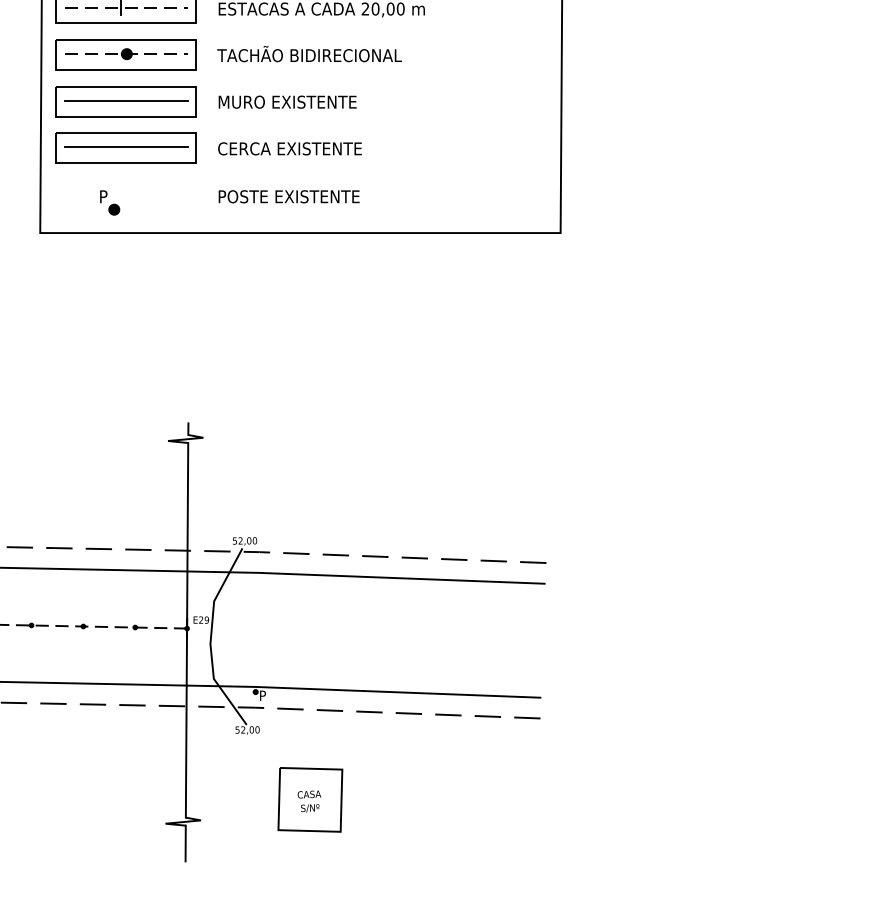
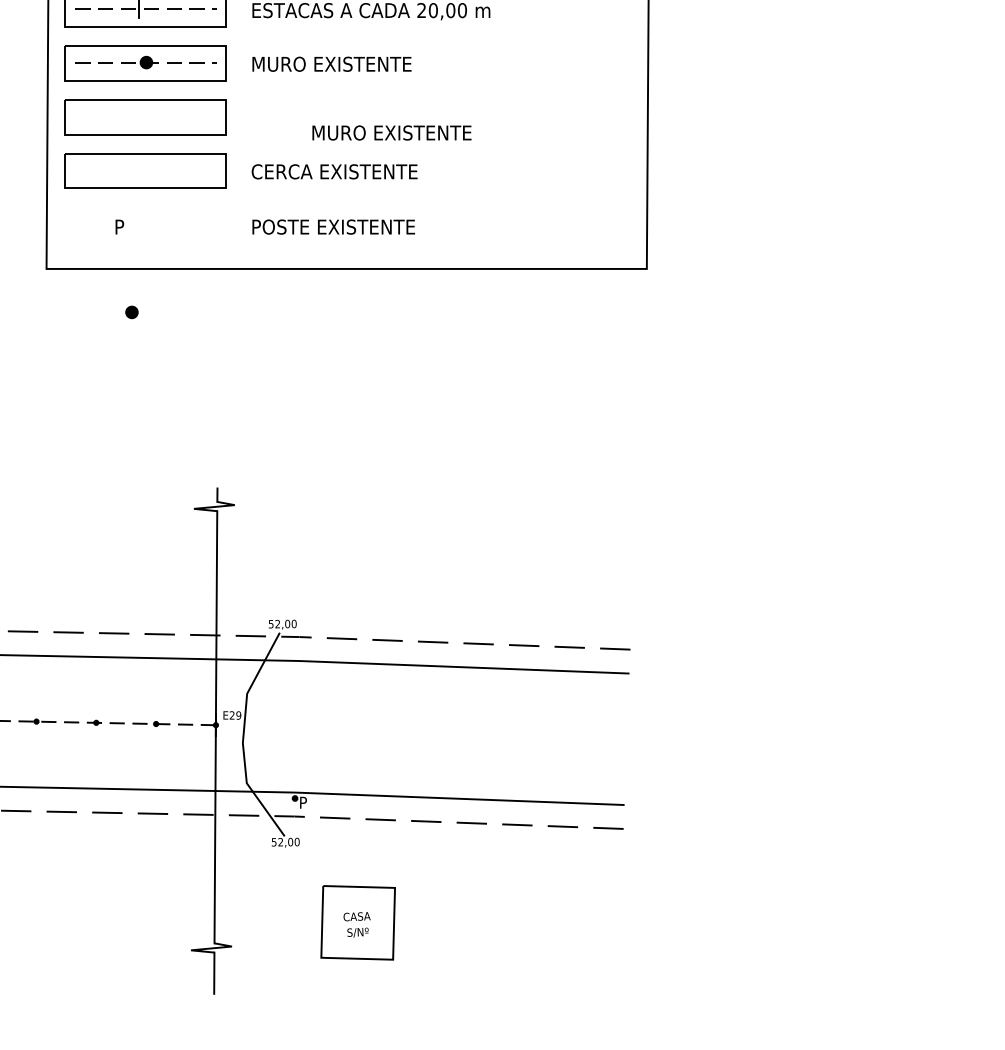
text: (309, 54) -> (357, 62), TACHÃO BIDIRECIONAL -> MURO EXISTENTE
line: (126, 100) -> (146, 116), removed
text: (287, 101) -> (391, 132), moved
line: (126, 147) -> (146, 170), removed
part: (114, 209) -> (132, 312), moved

